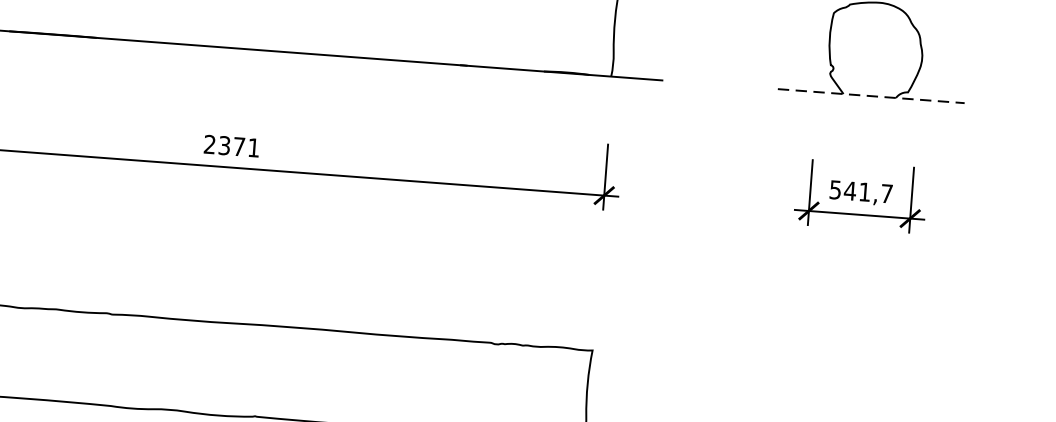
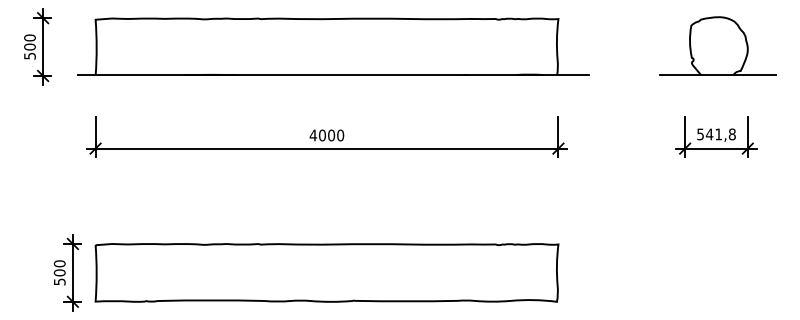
line: (871, 96) -> (718, 75), dashed -> solid
text: (231, 146) -> (326, 135), 2371 -> 4000
text: (885, 193) -> (731, 134), 541,7 -> 541,8

